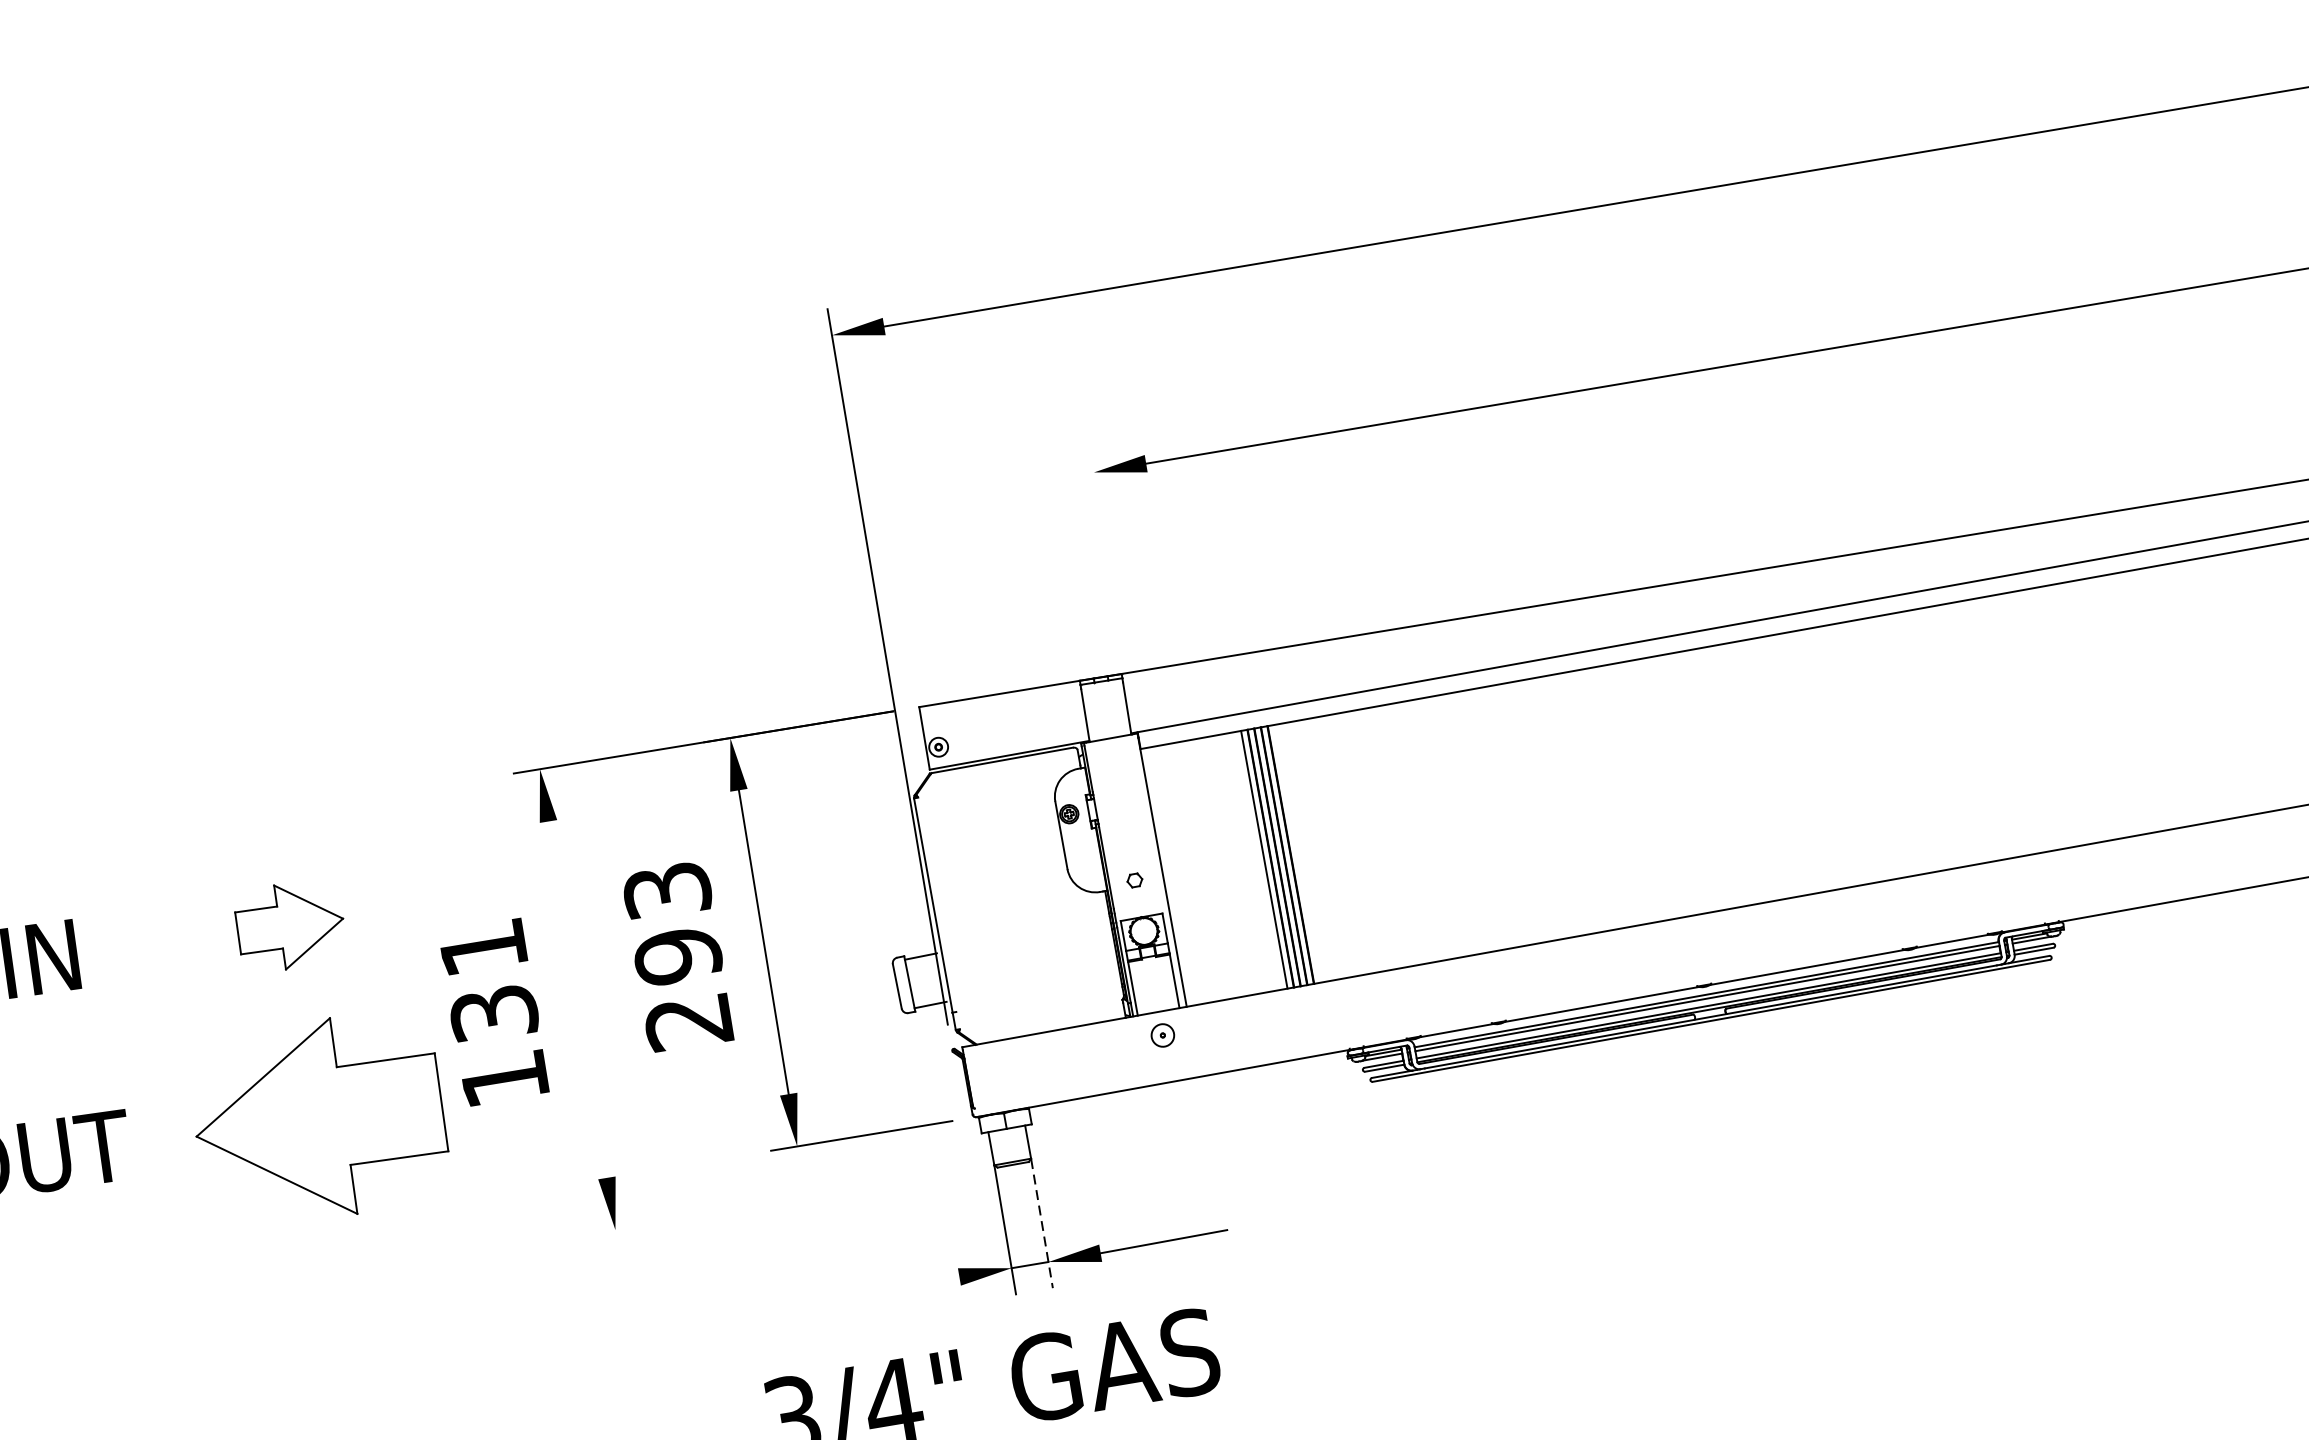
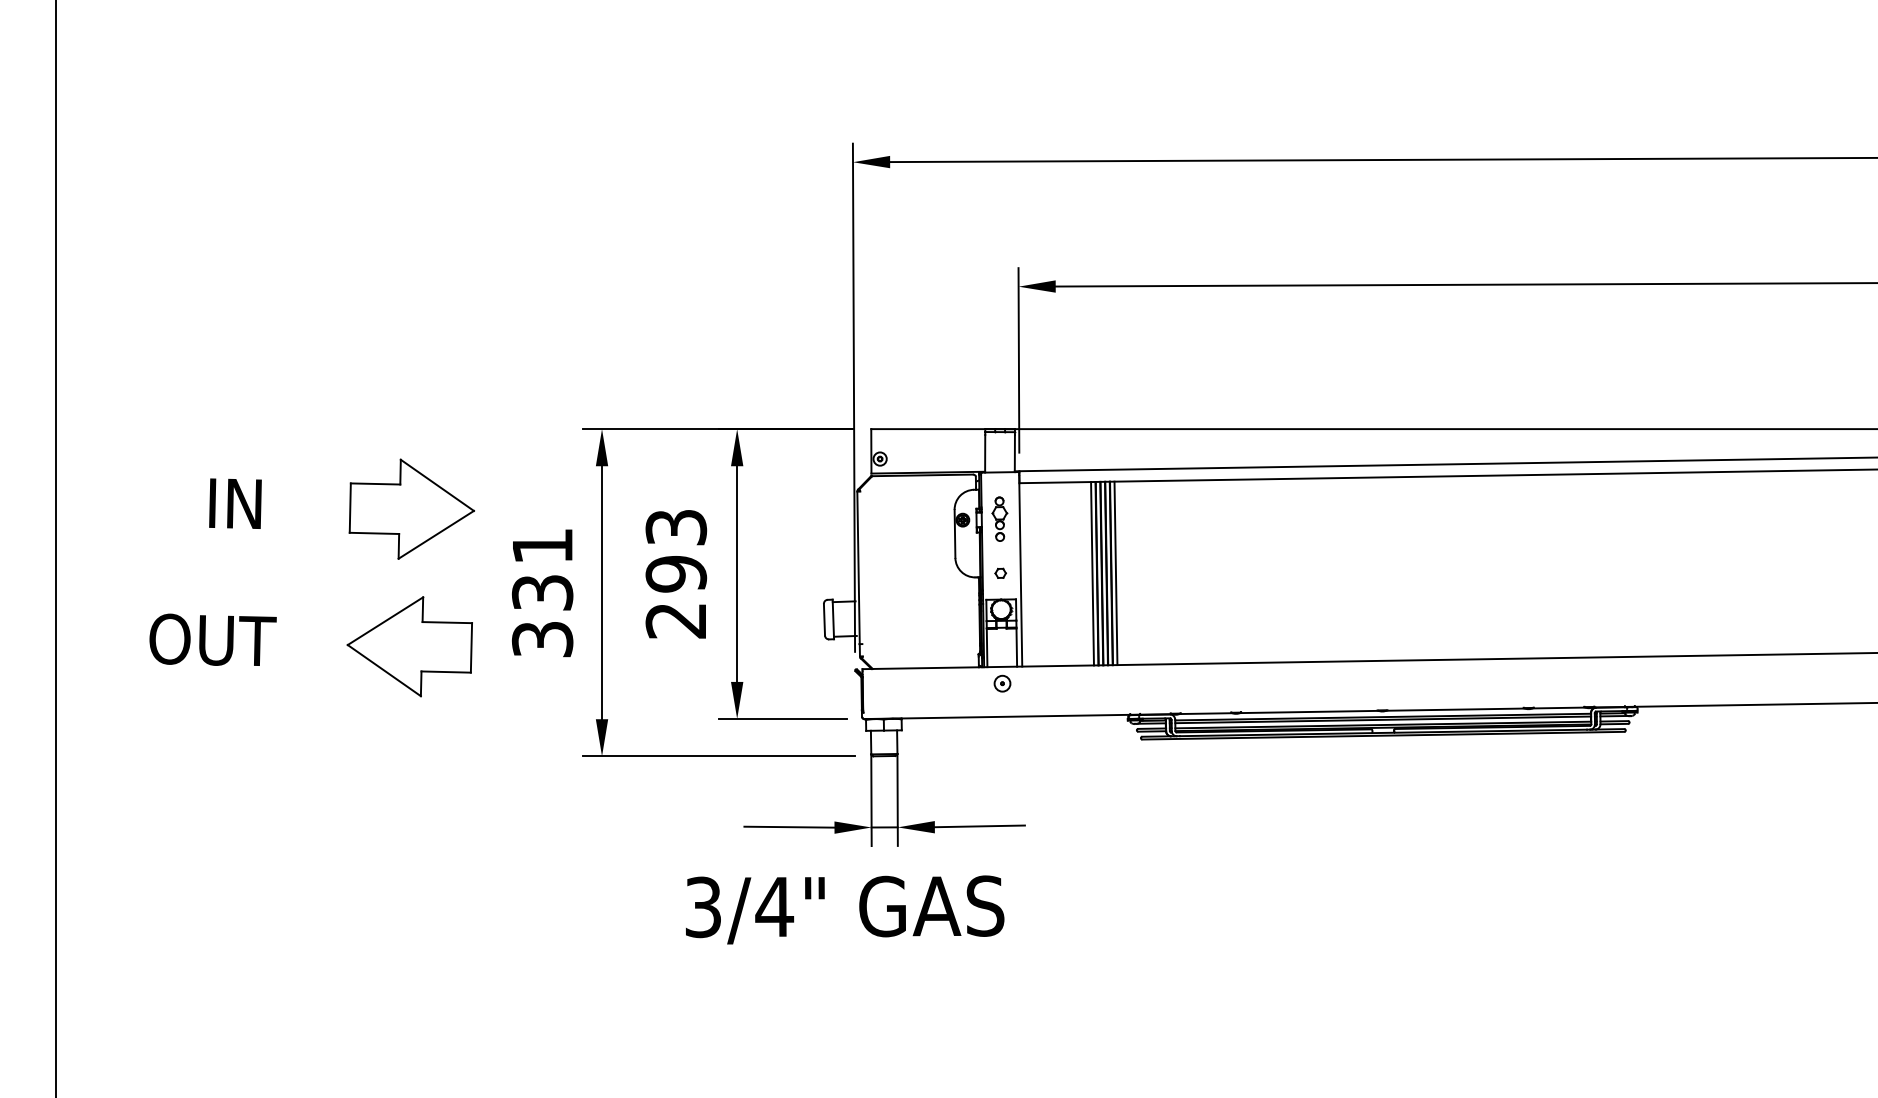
line: (1110, 576) -> (1018, 360), added
part: (1120, 803) -> (999, 518), added
line: (1296, 854) -> (1115, 573), added
part: (289, 924) -> (411, 508), size x1.67
line: (578, 999) -> (602, 592), added
text: (504, 1079) -> (542, 639), 131 -> 331
part: (318, 1119) -> (409, 646), size x0.71
line: (779, 1203) -> (718, 756), added
line: (1041, 1224) -> (897, 800), dashed -> solid
line: (895, 1285) -> (789, 826), added

